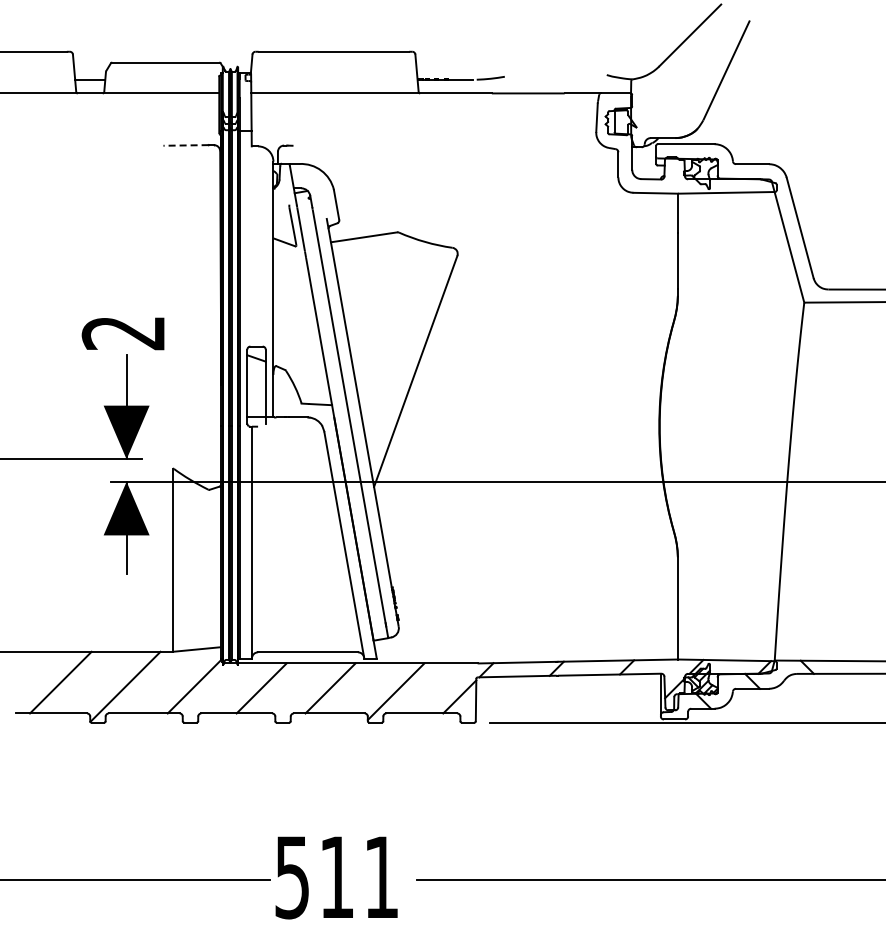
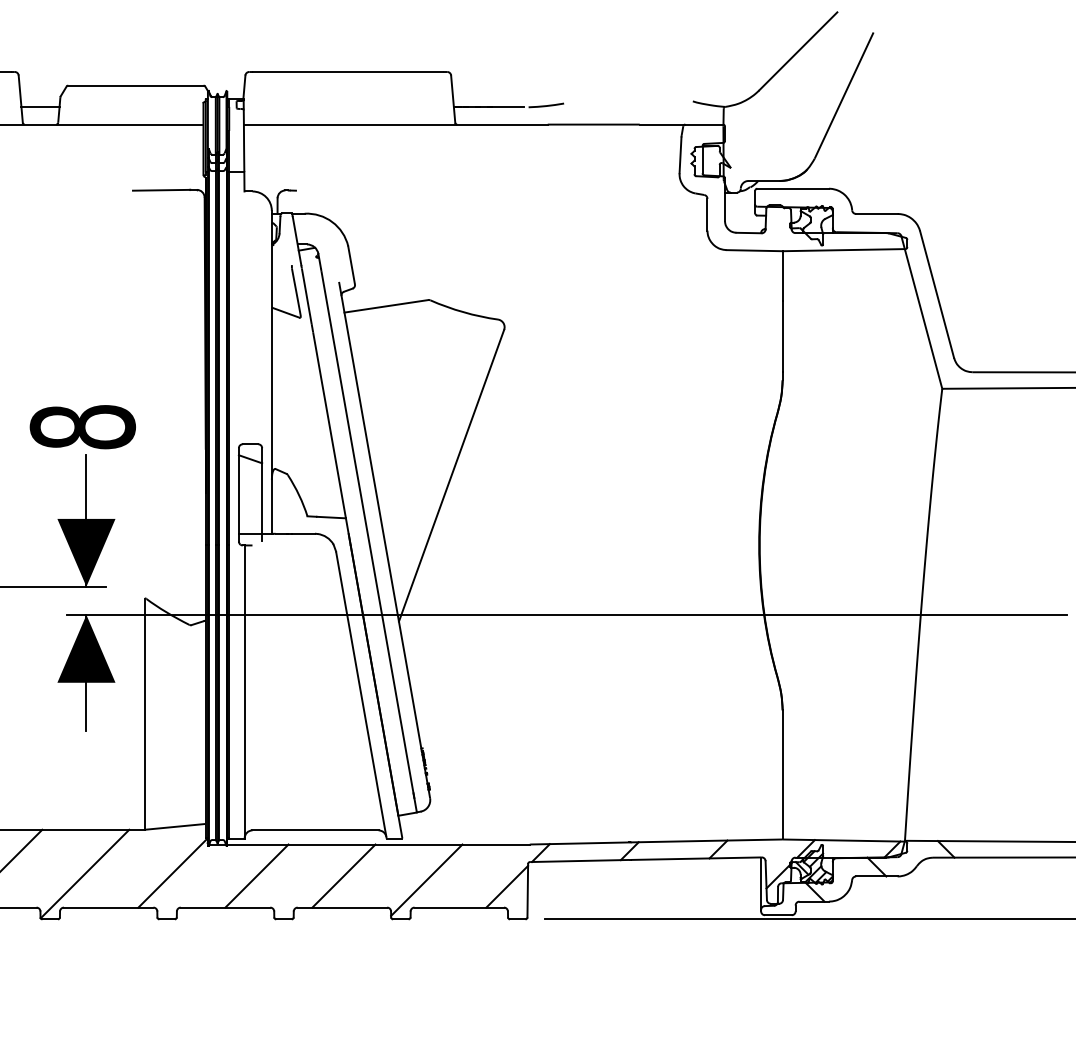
line: (186, 145) -> (162, 190), dashed -> solid
text: (123, 332) -> (82, 426), 2 -> 8

